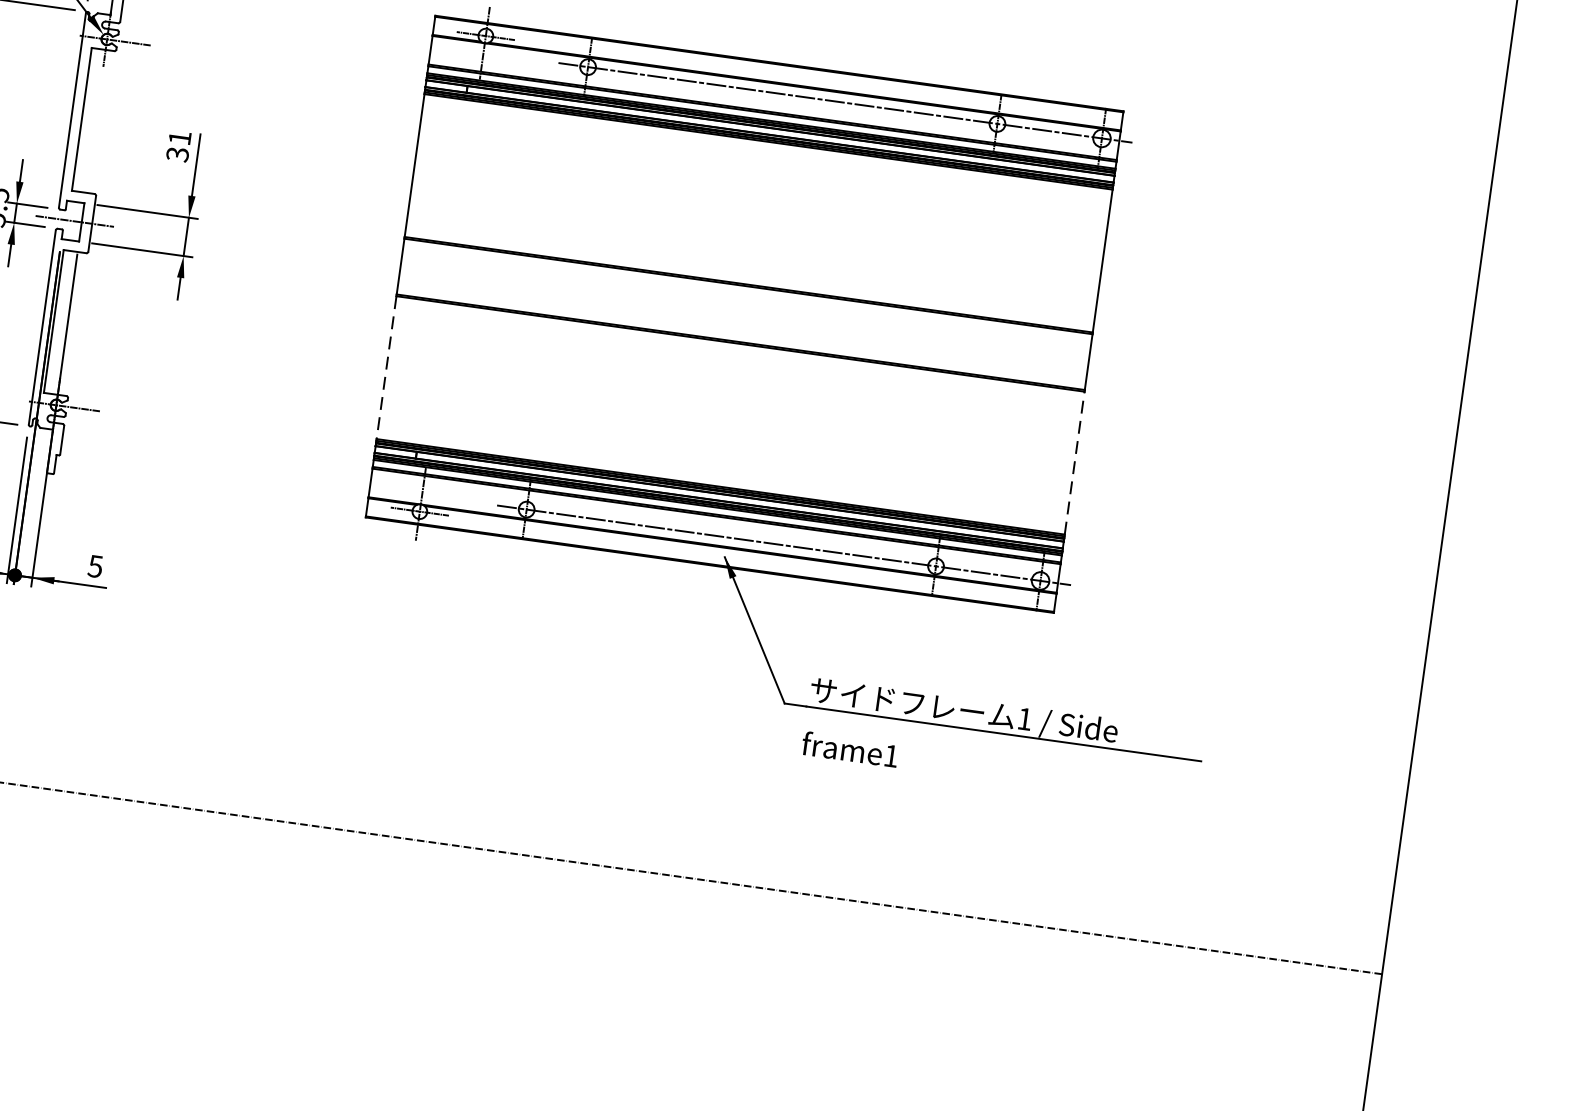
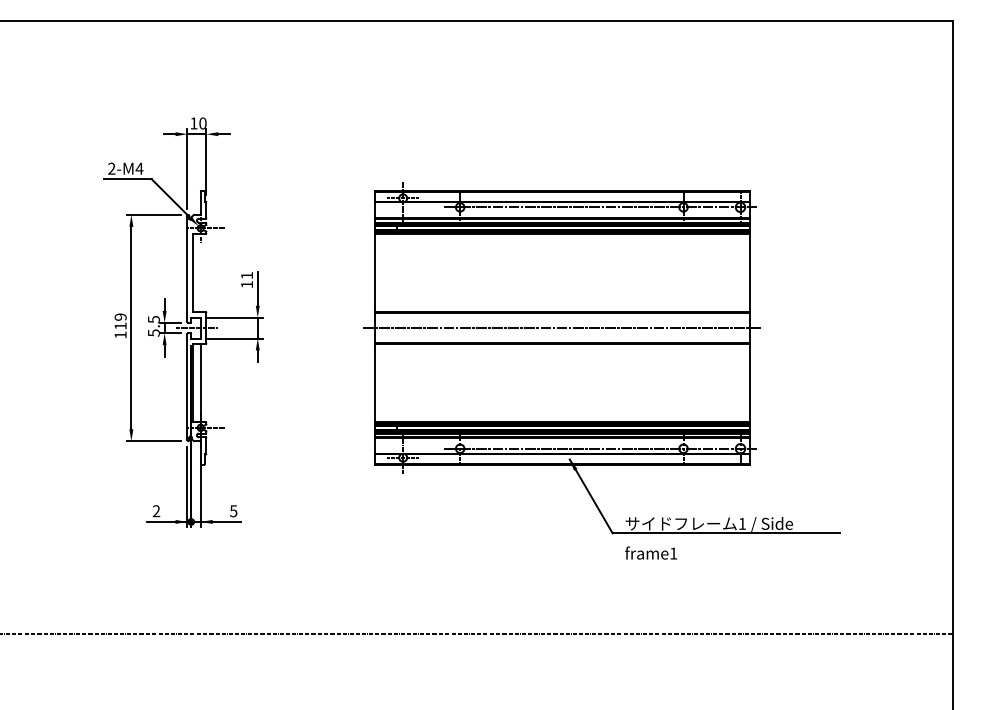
text: (178, 154) -> (247, 284), 31 -> 11
line: (742, 314) -> (561, 328), added
line: (386, 368) -> (374, 383), dashed -> solid
line: (1075, 463) -> (750, 383), dashed -> solid

